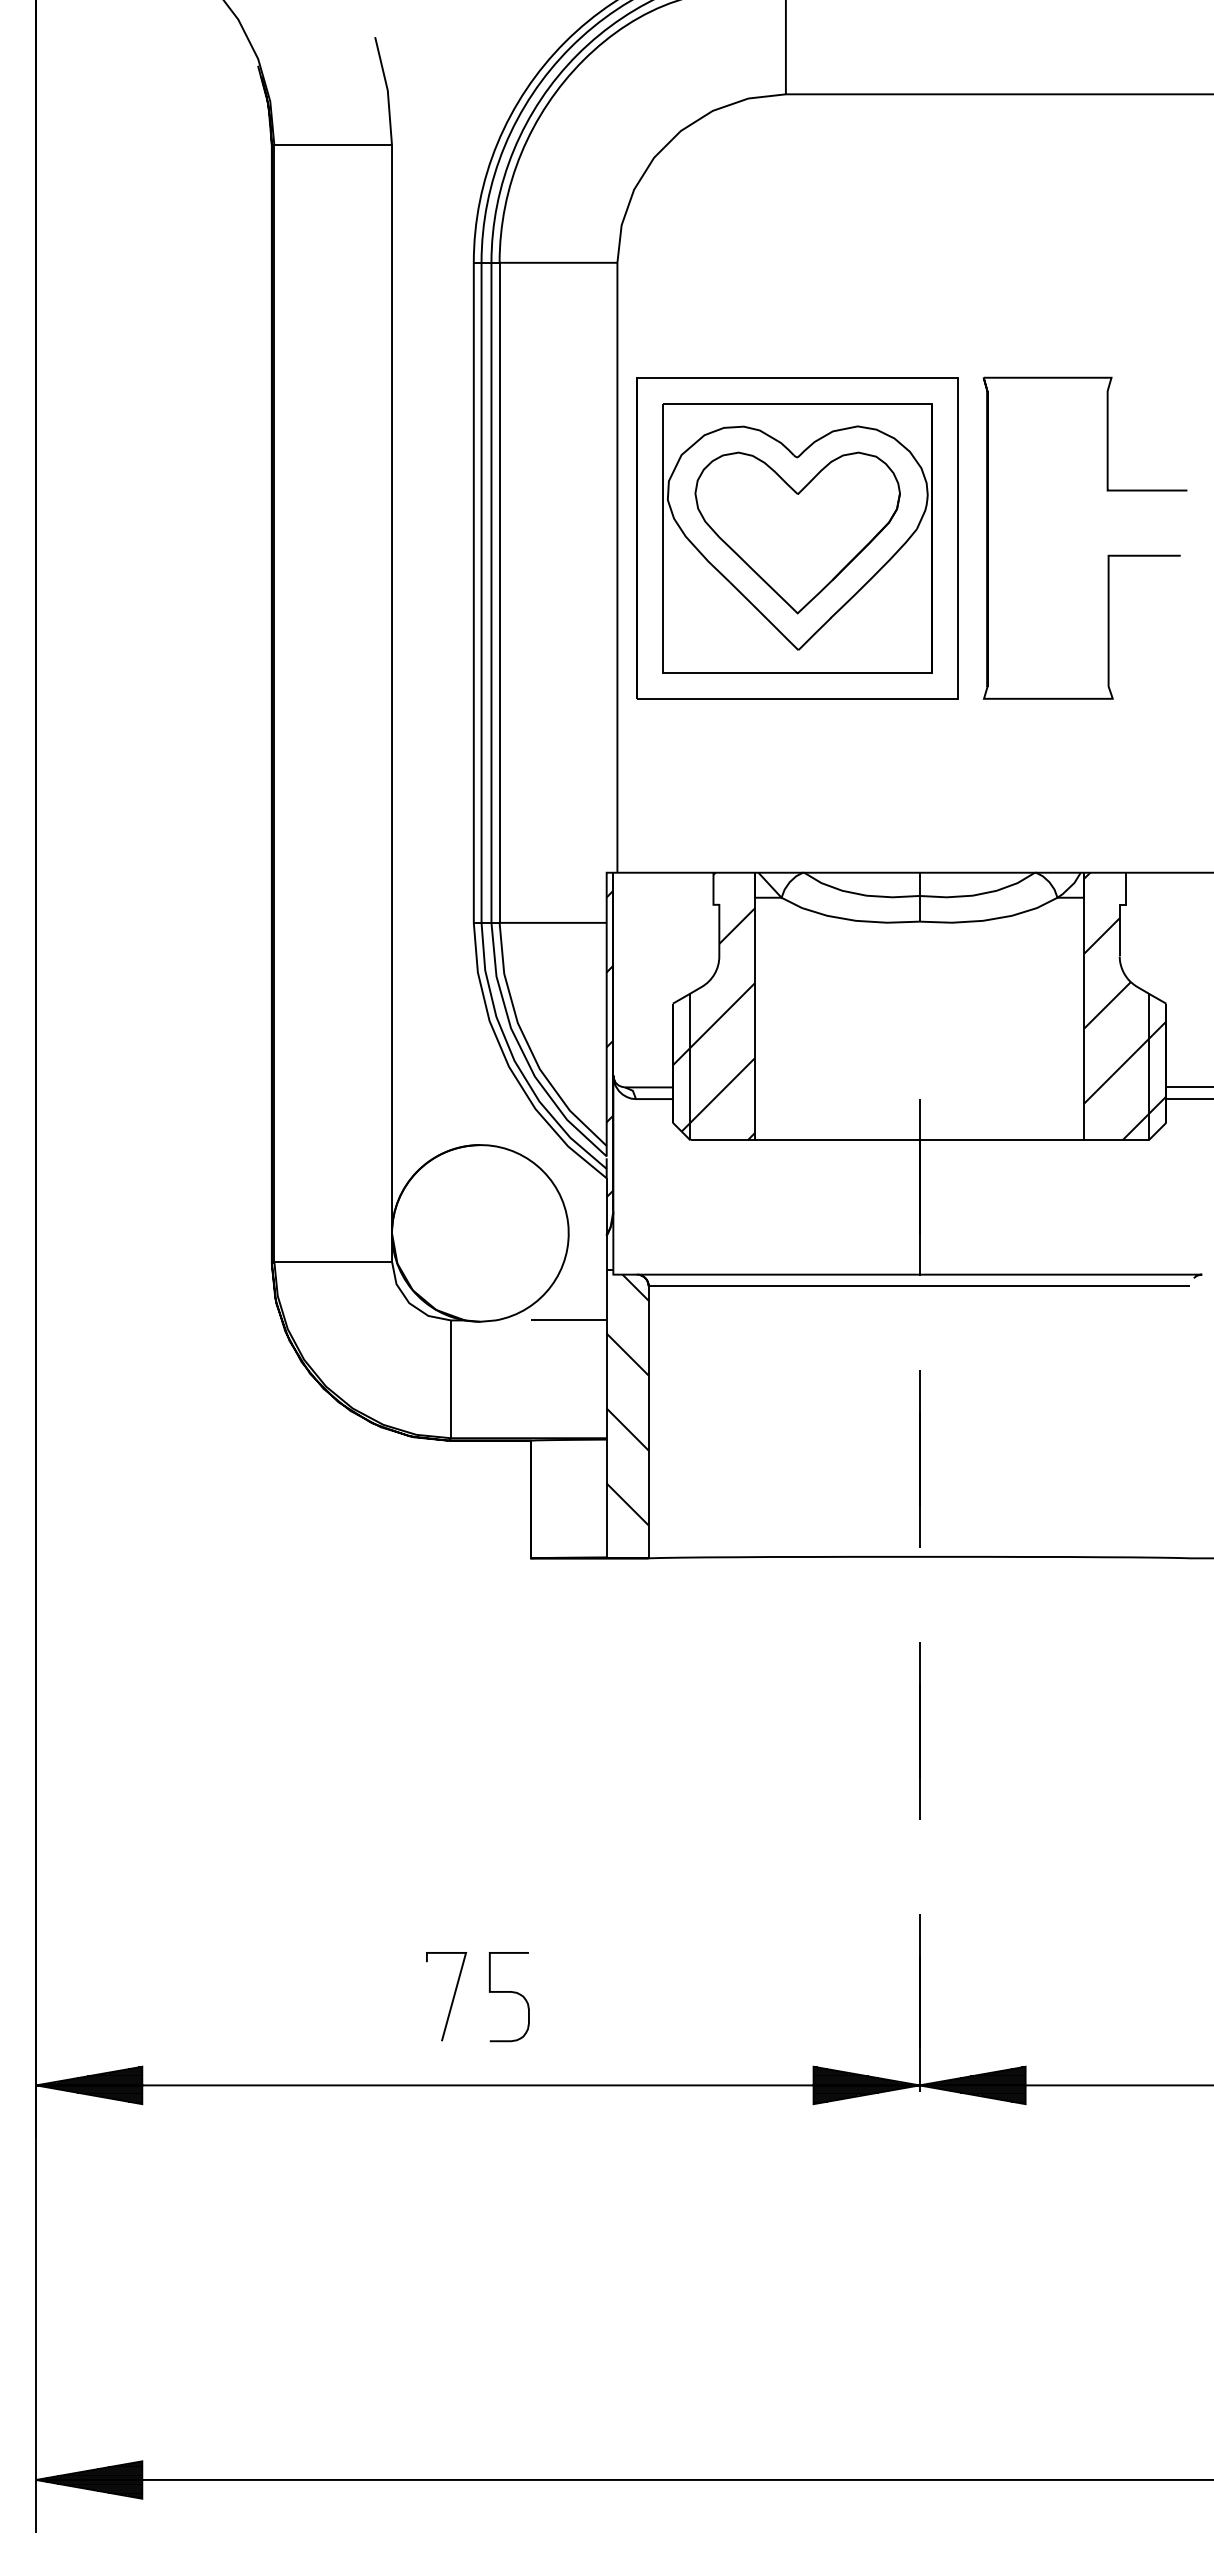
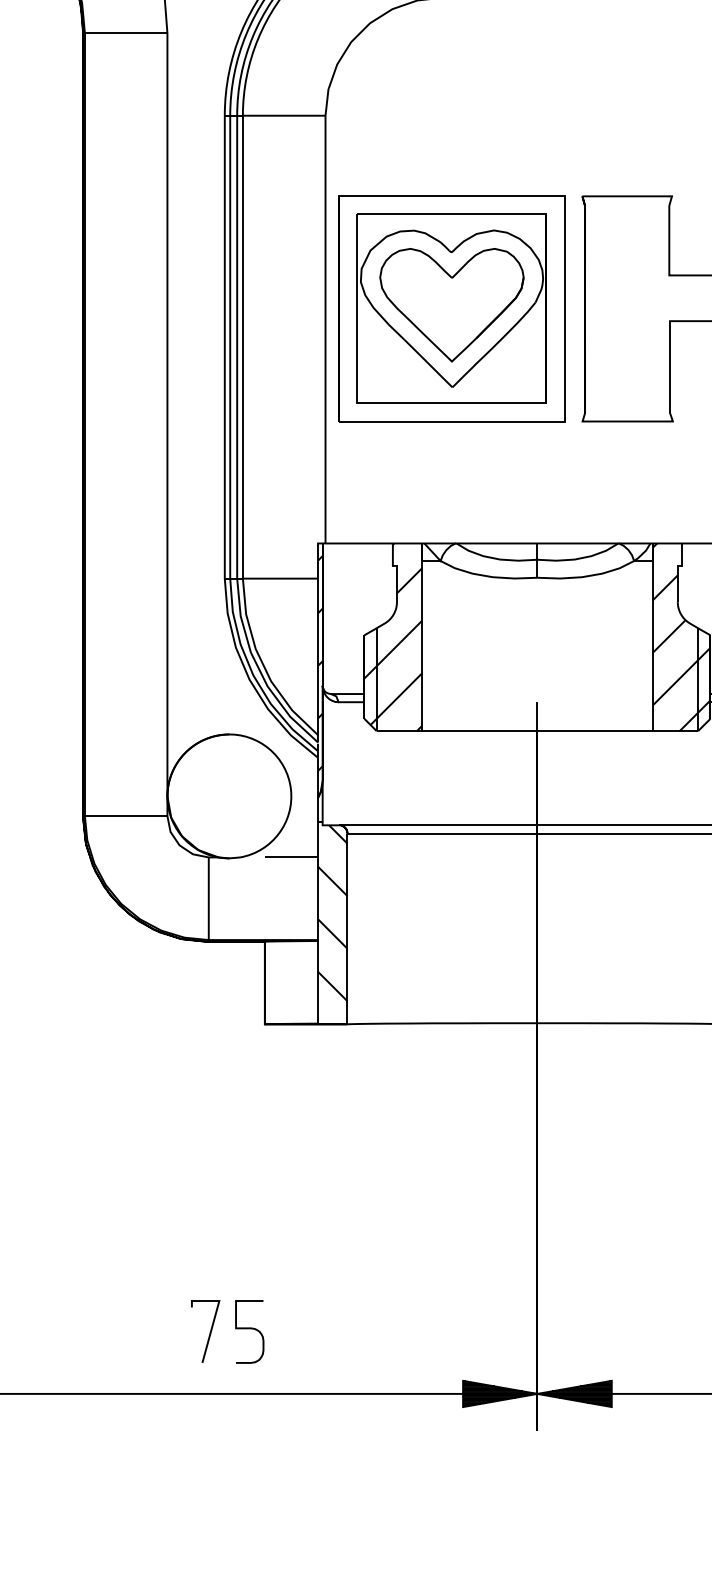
line: (919, 2117) -> (537, 1416), dashed -> solid

